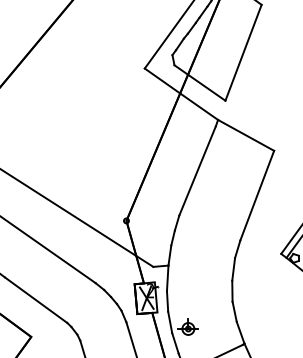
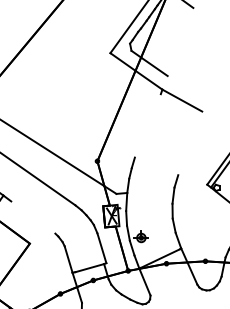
line: (243, 53) -> (180, 42), removed
line: (197, 170) -> (147, 125), removed
line: (257, 195) -> (190, 143), removed
line: (36, 300) -> (33, 217), removed

